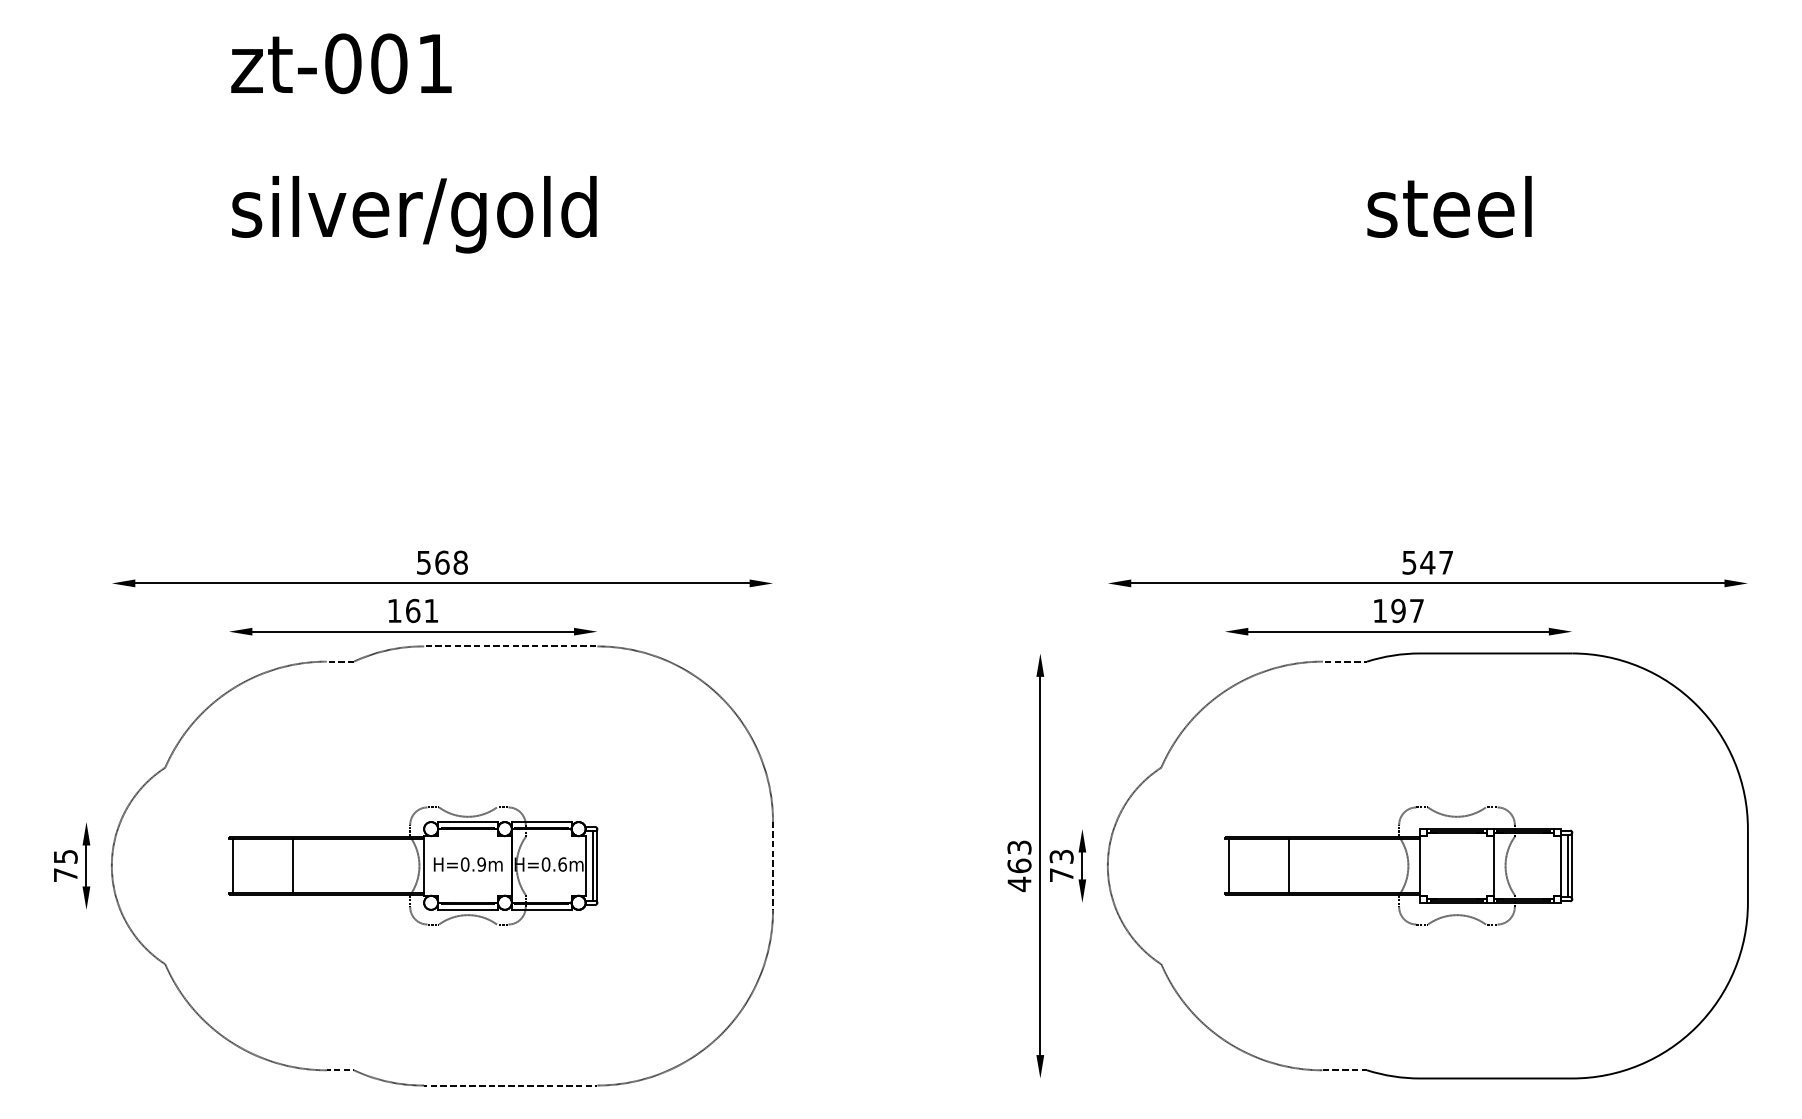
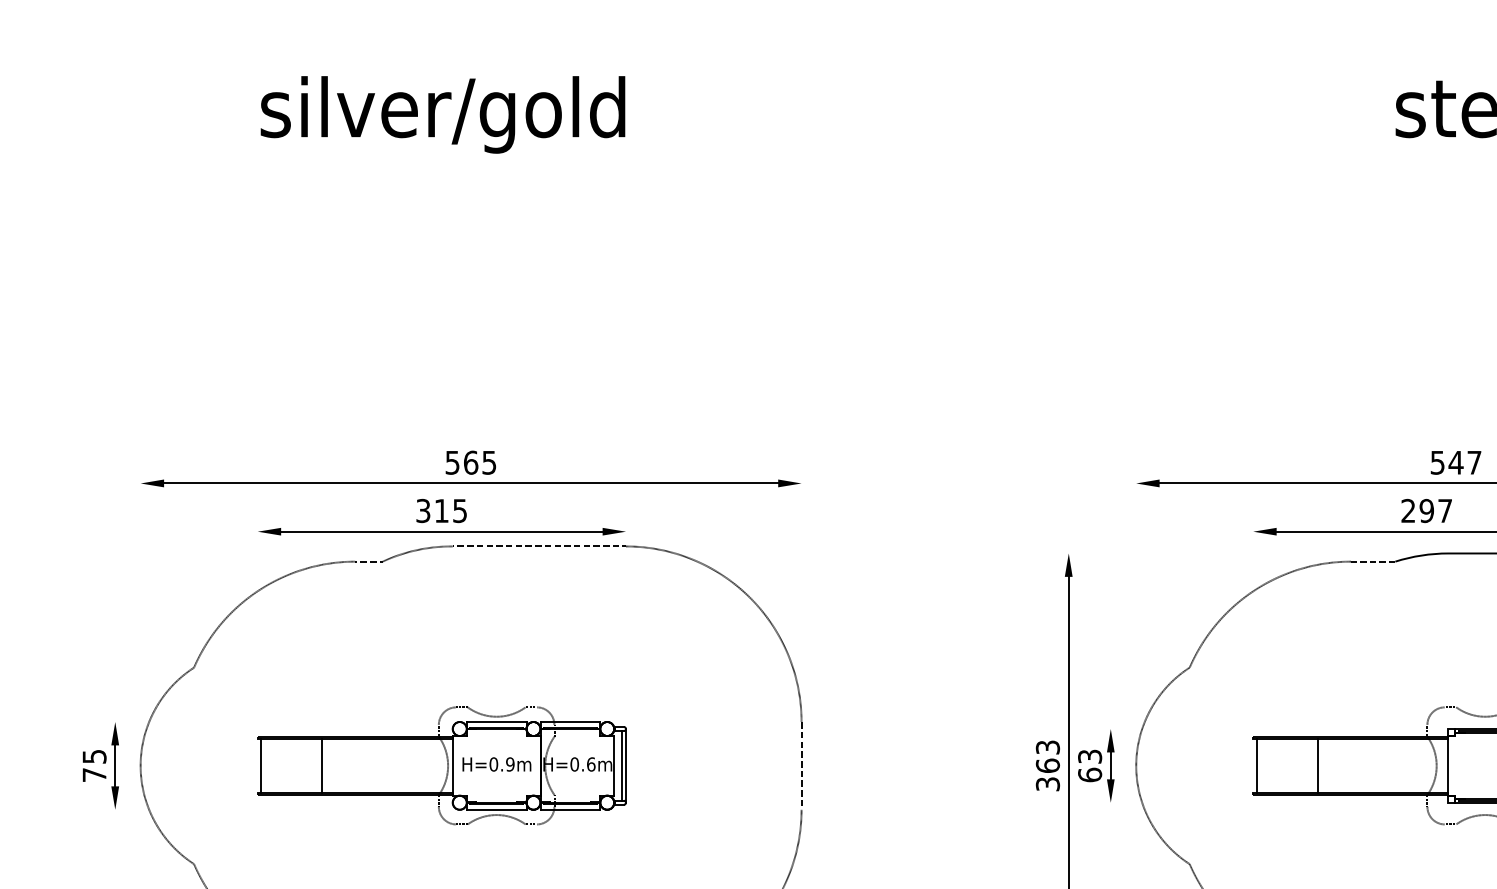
text: (460, 562) -> (489, 462), 568 -> 565
text: (412, 610) -> (441, 510), 161 -> 315
text: (1379, 610) -> (1407, 510), 197 -> 297
text: (1061, 874) -> (1089, 774), 73 -> 63
text: (1019, 884) -> (1047, 784), 463 -> 363

